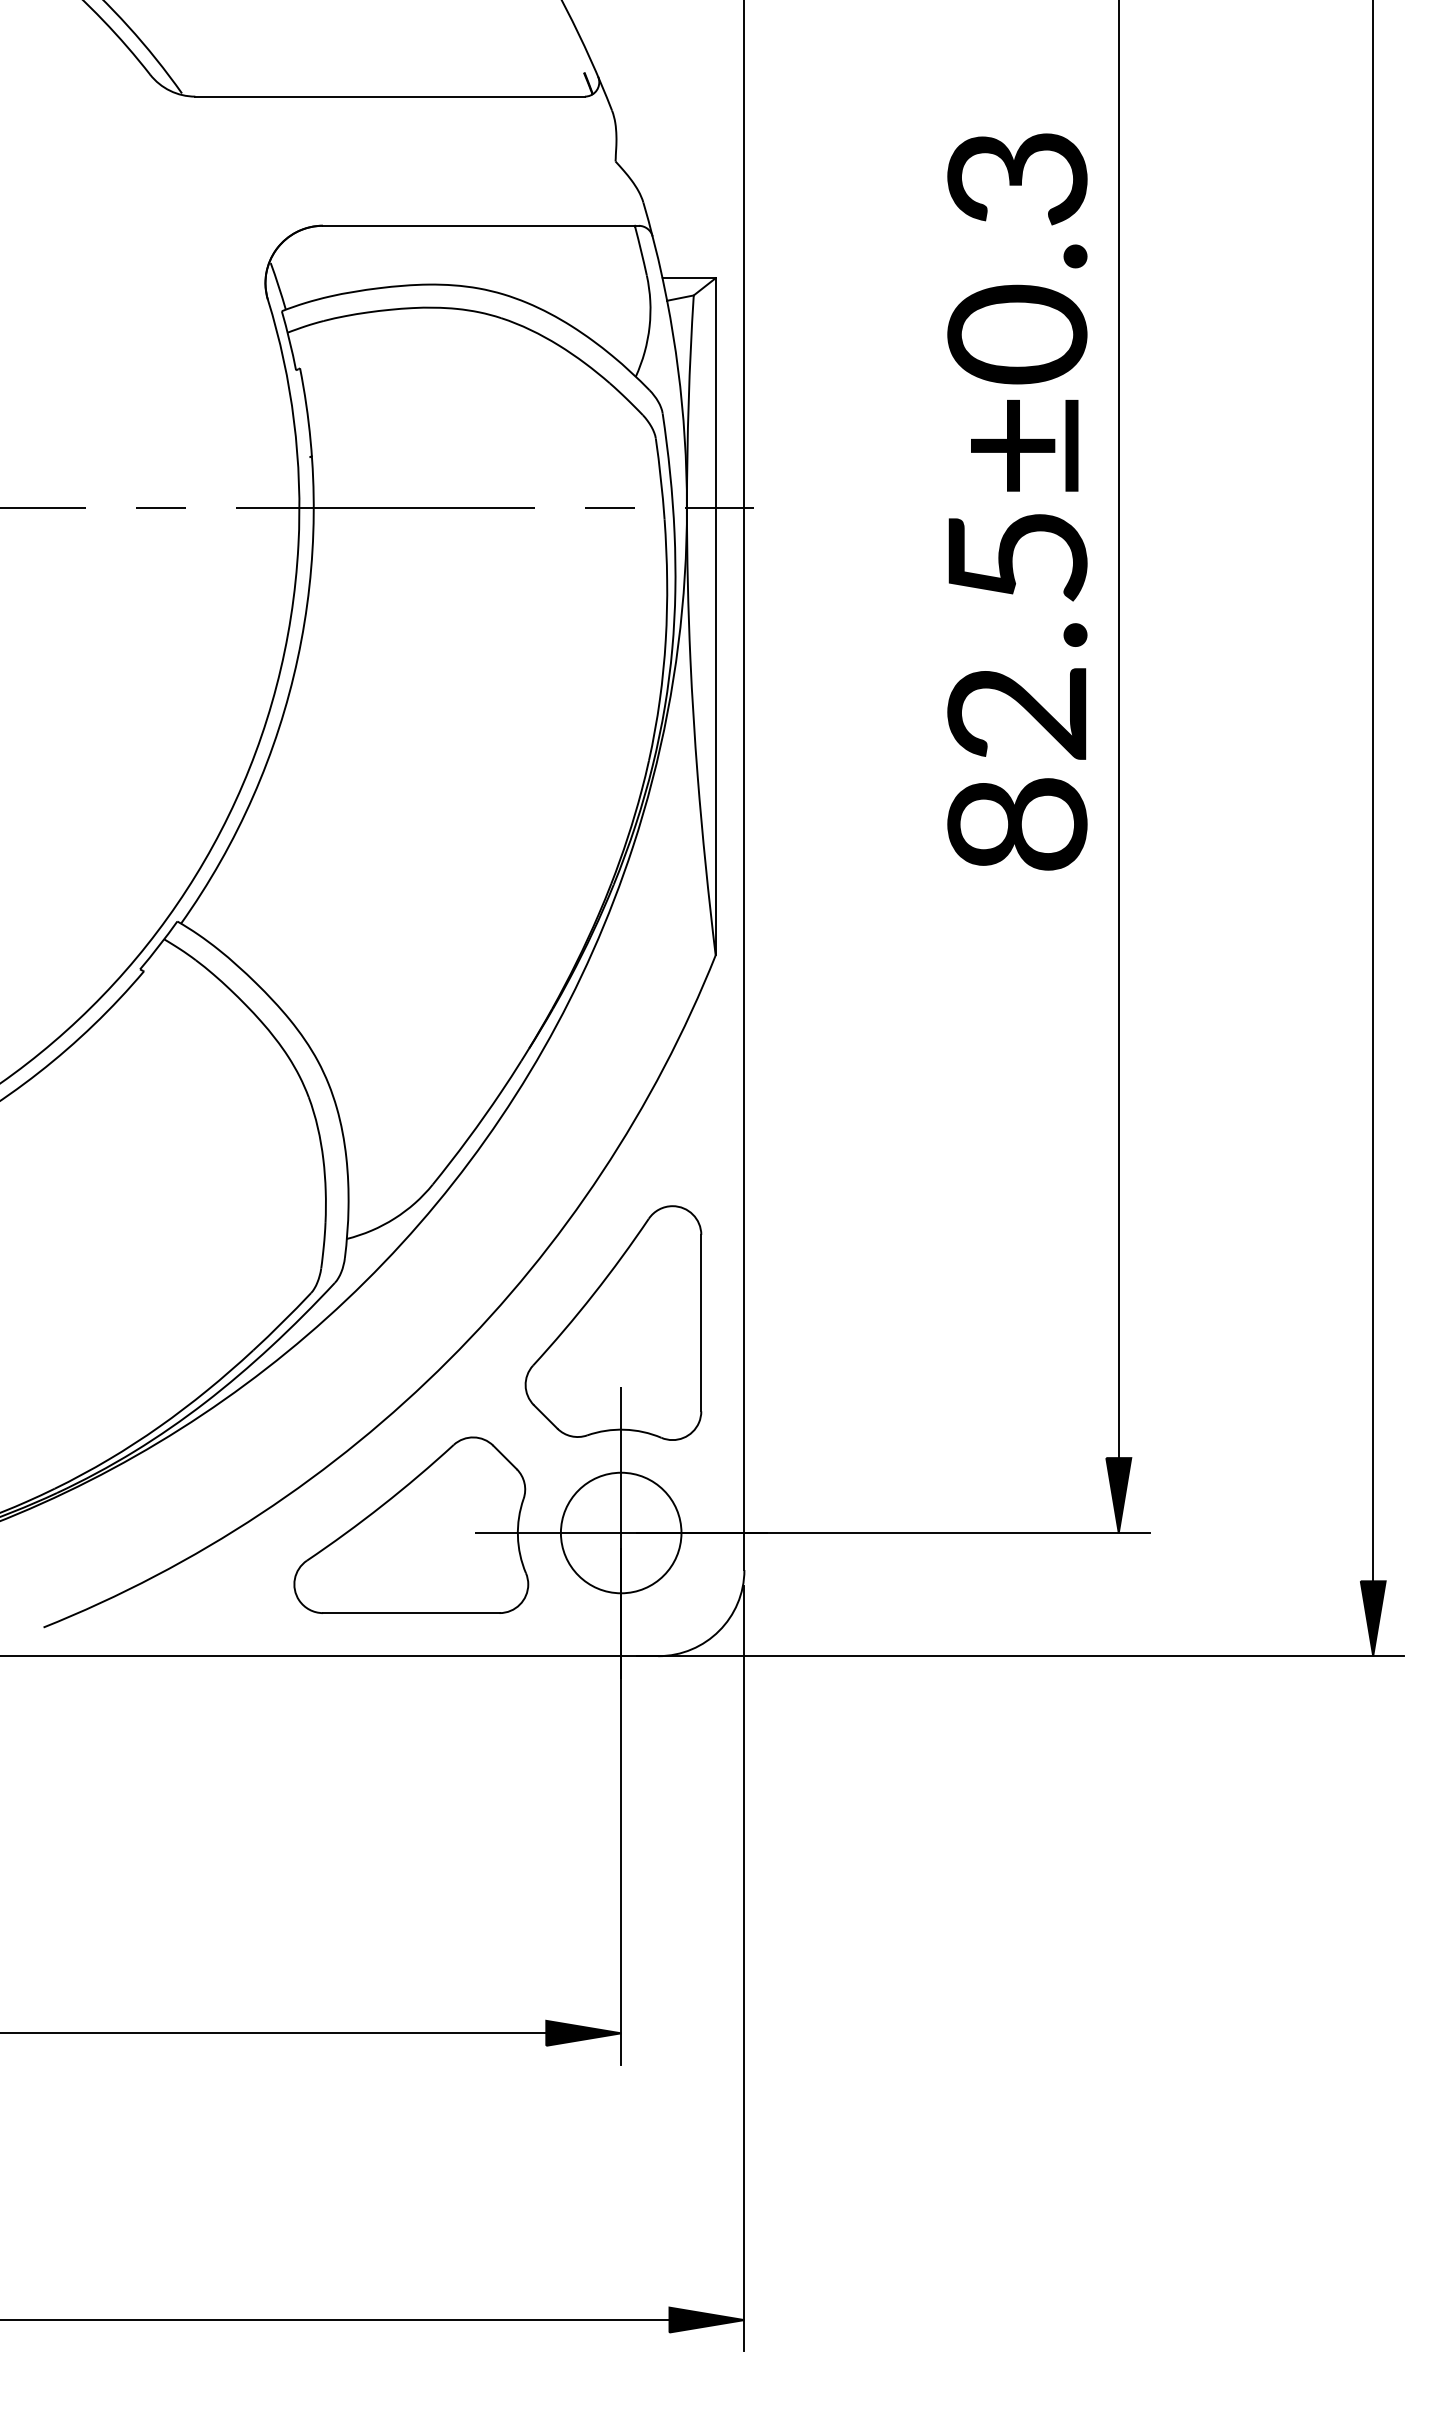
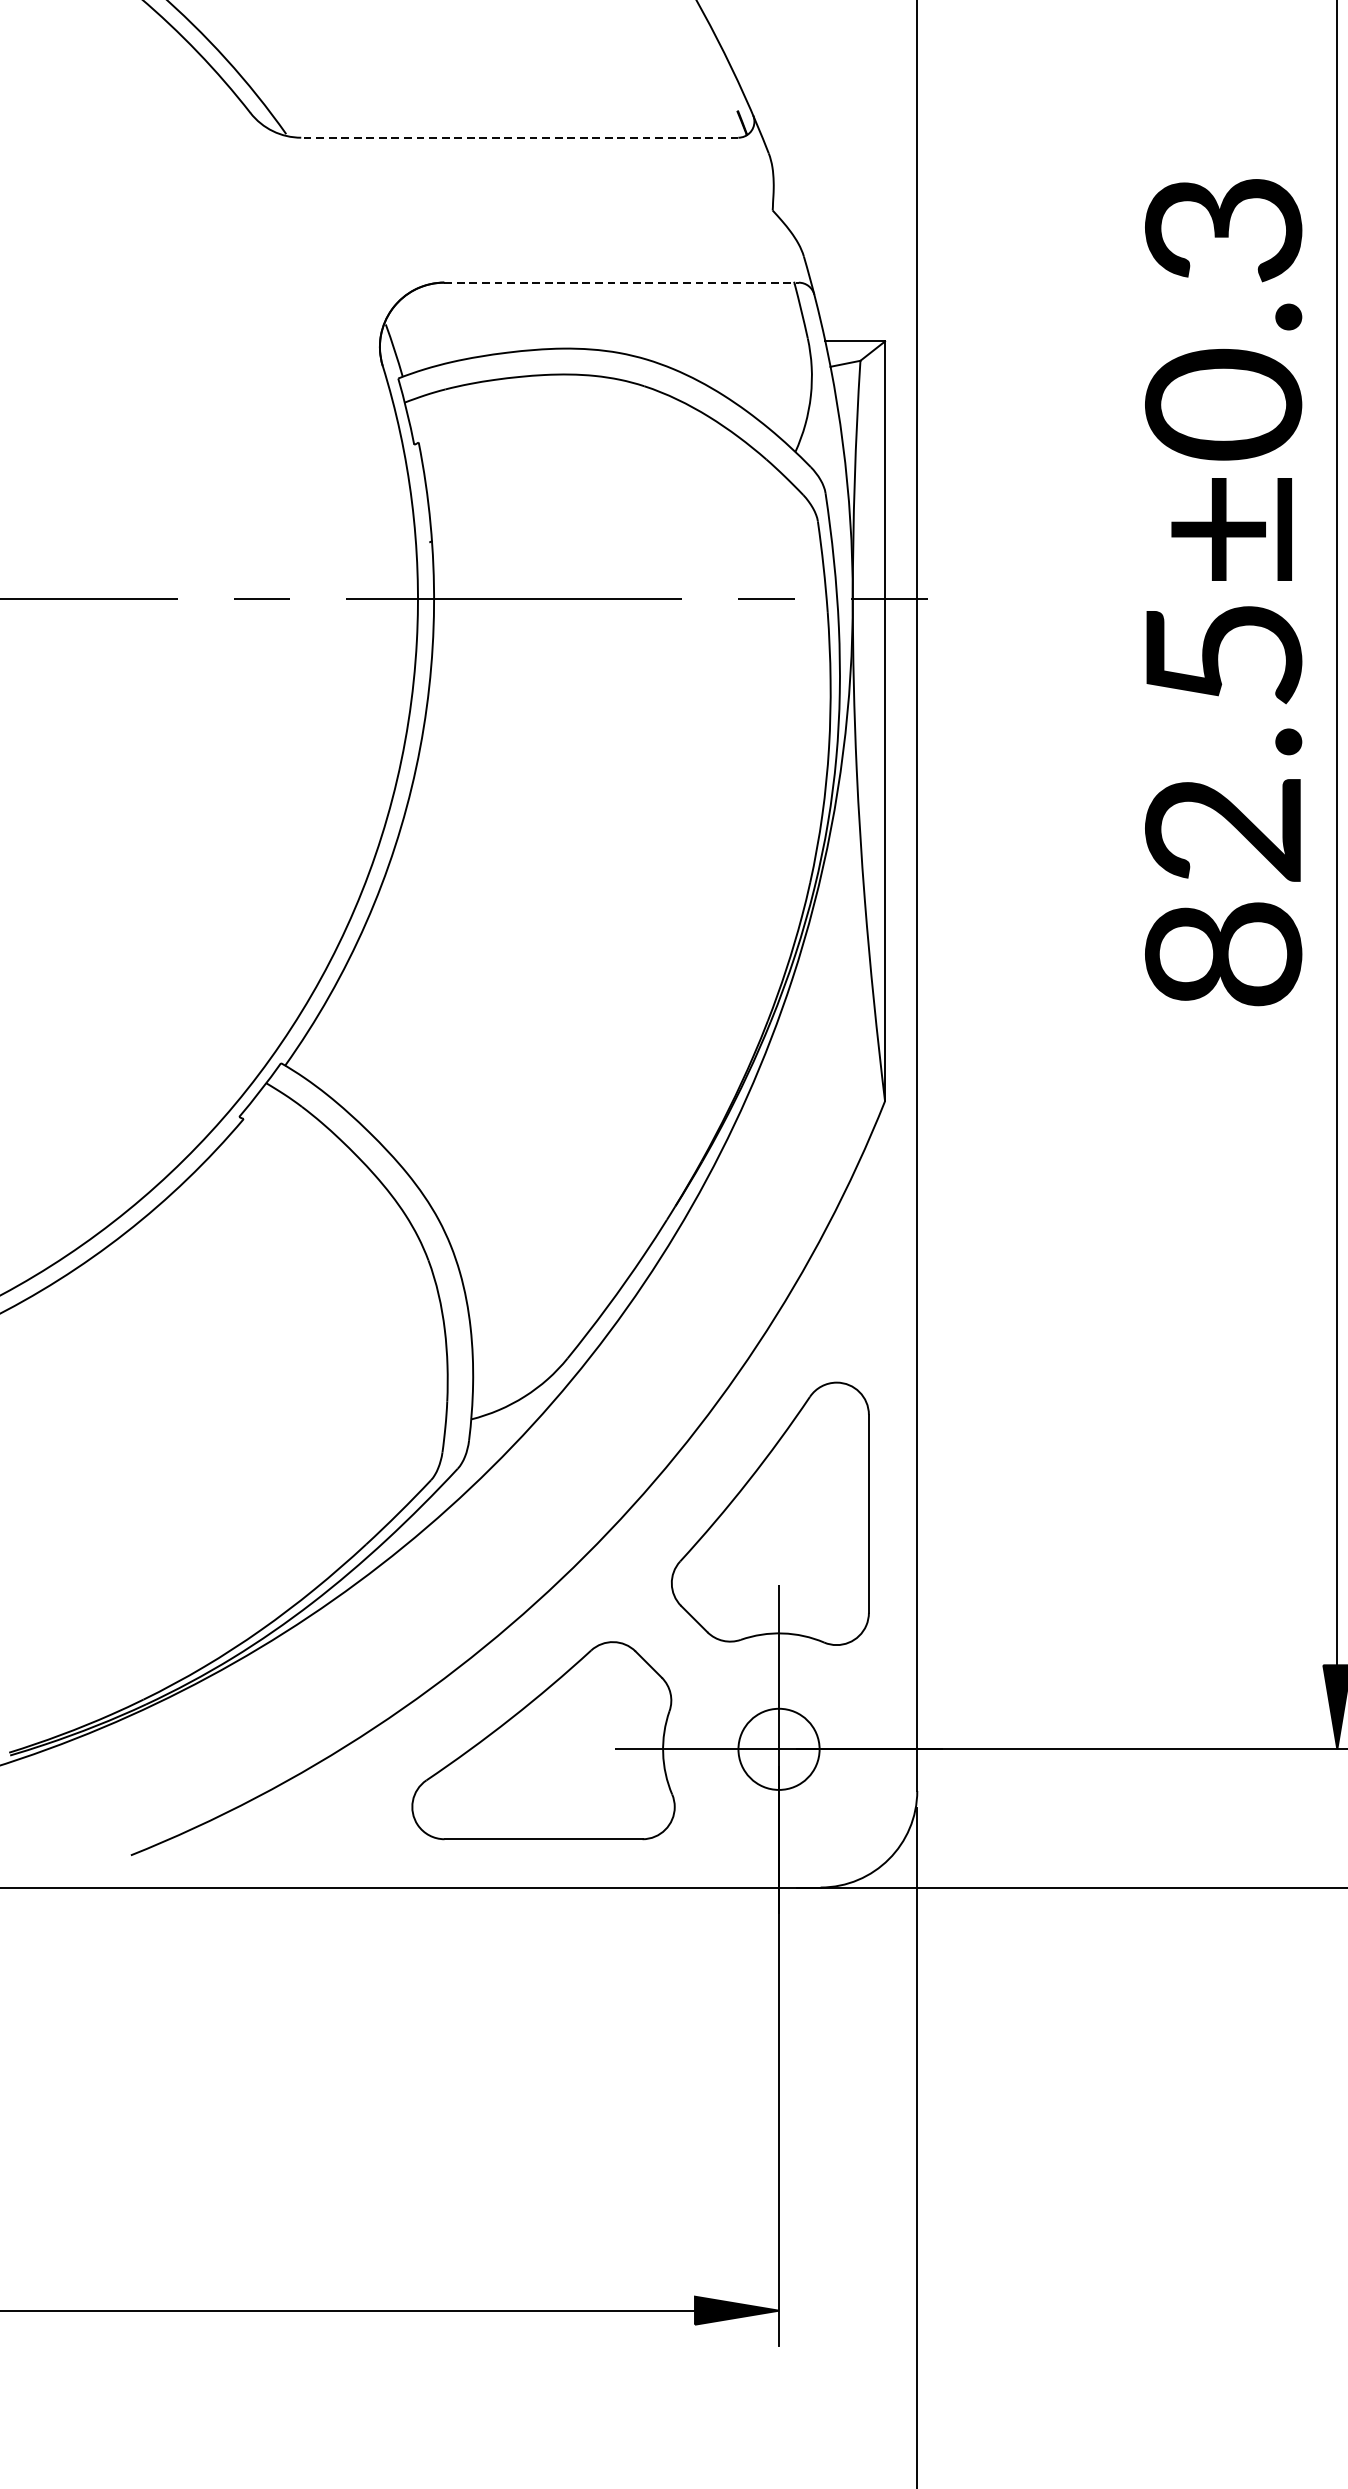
line: (390, 96) -> (520, 137), solid -> dashed
line: (480, 225) -> (621, 282), solid -> dashed
circle: (620, 1532) -> (778, 1748), size x0.6

